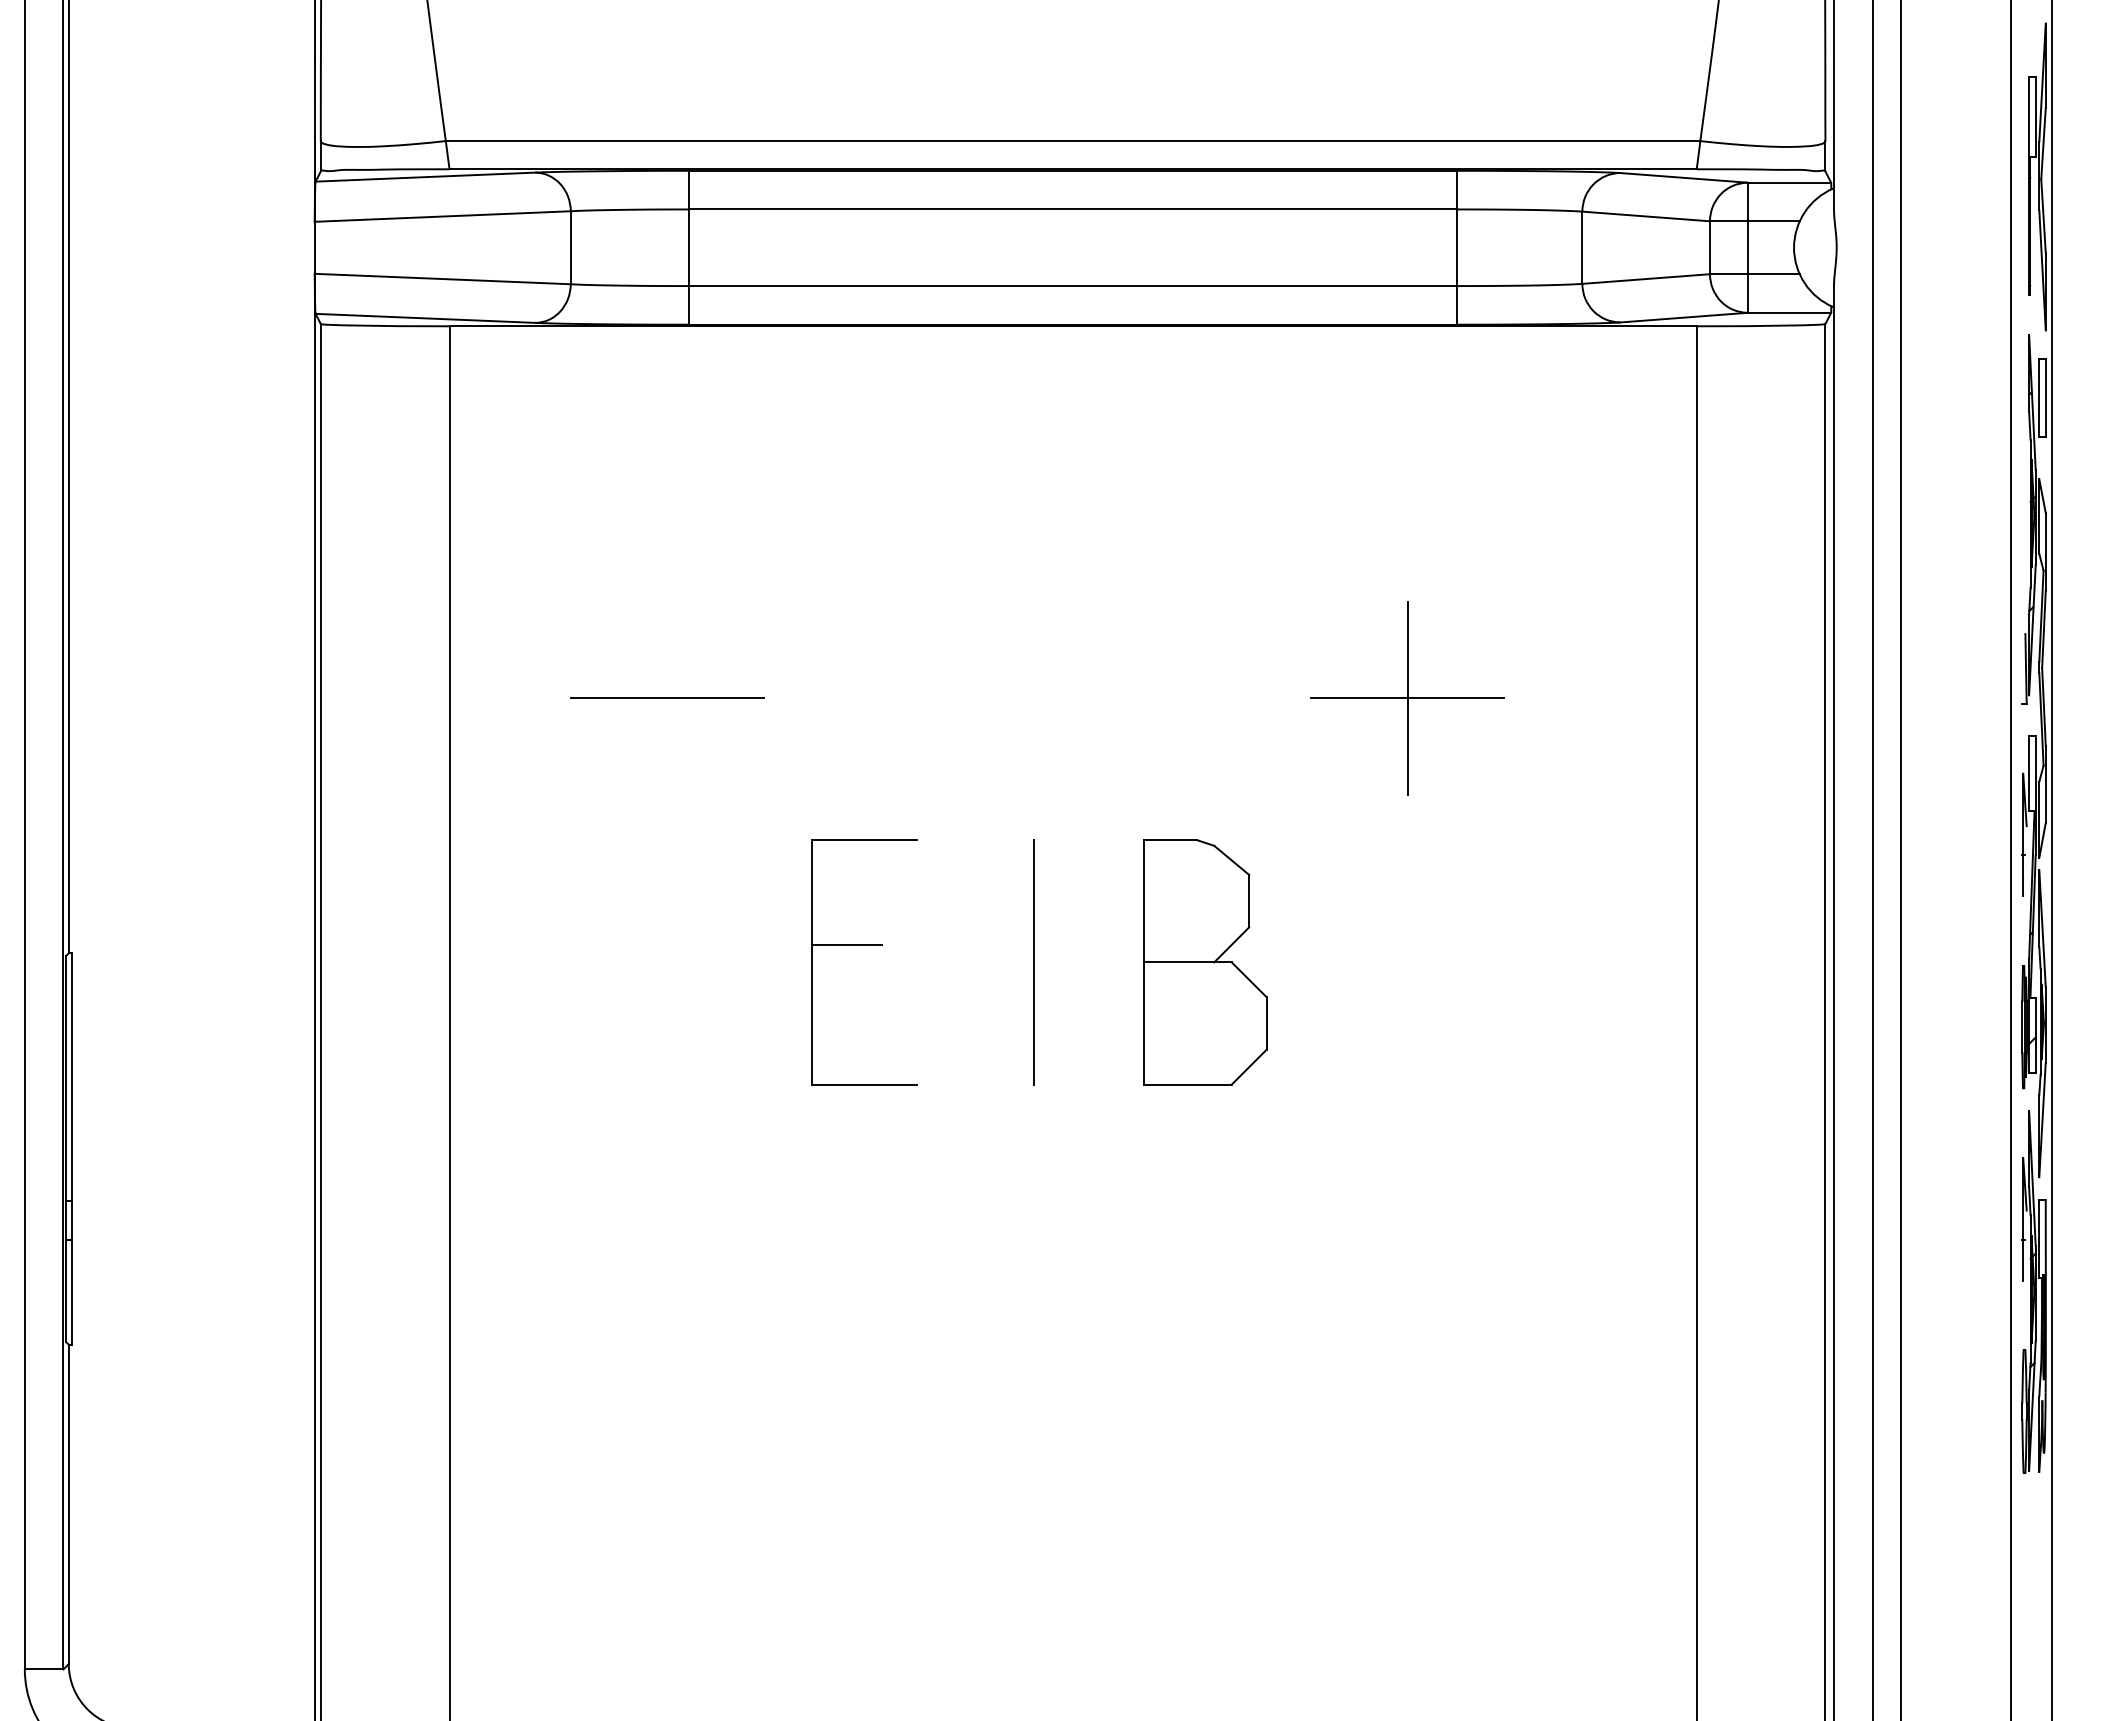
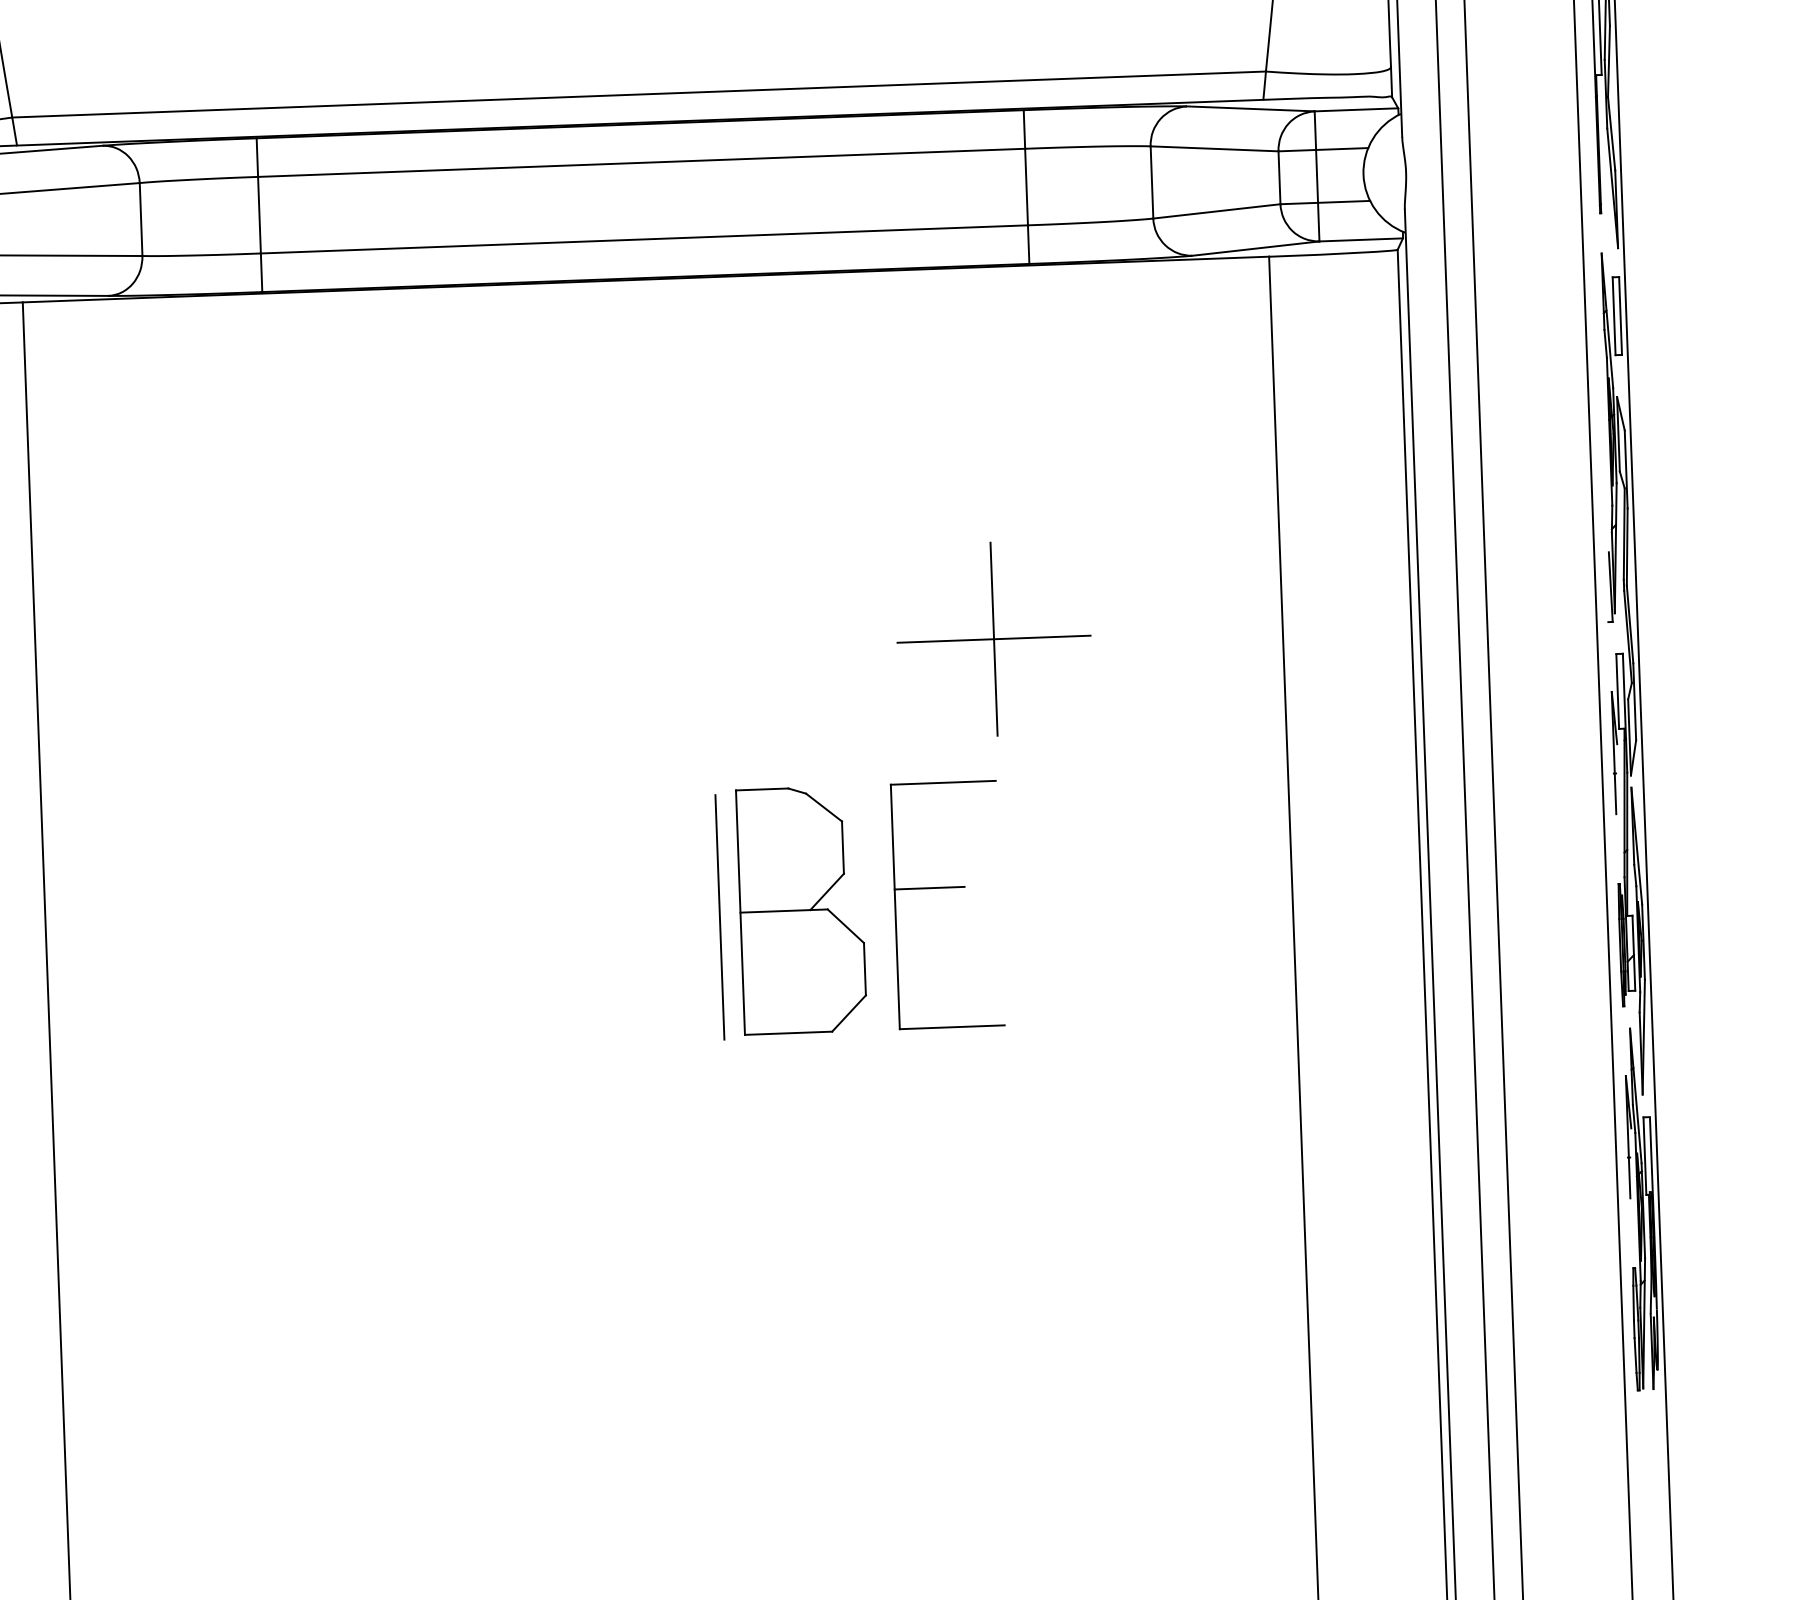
line: (667, 698) -> (254, 666), removed
part: (864, 945) -> (946, 888), moved
line: (1033, 962) -> (719, 917), moved

